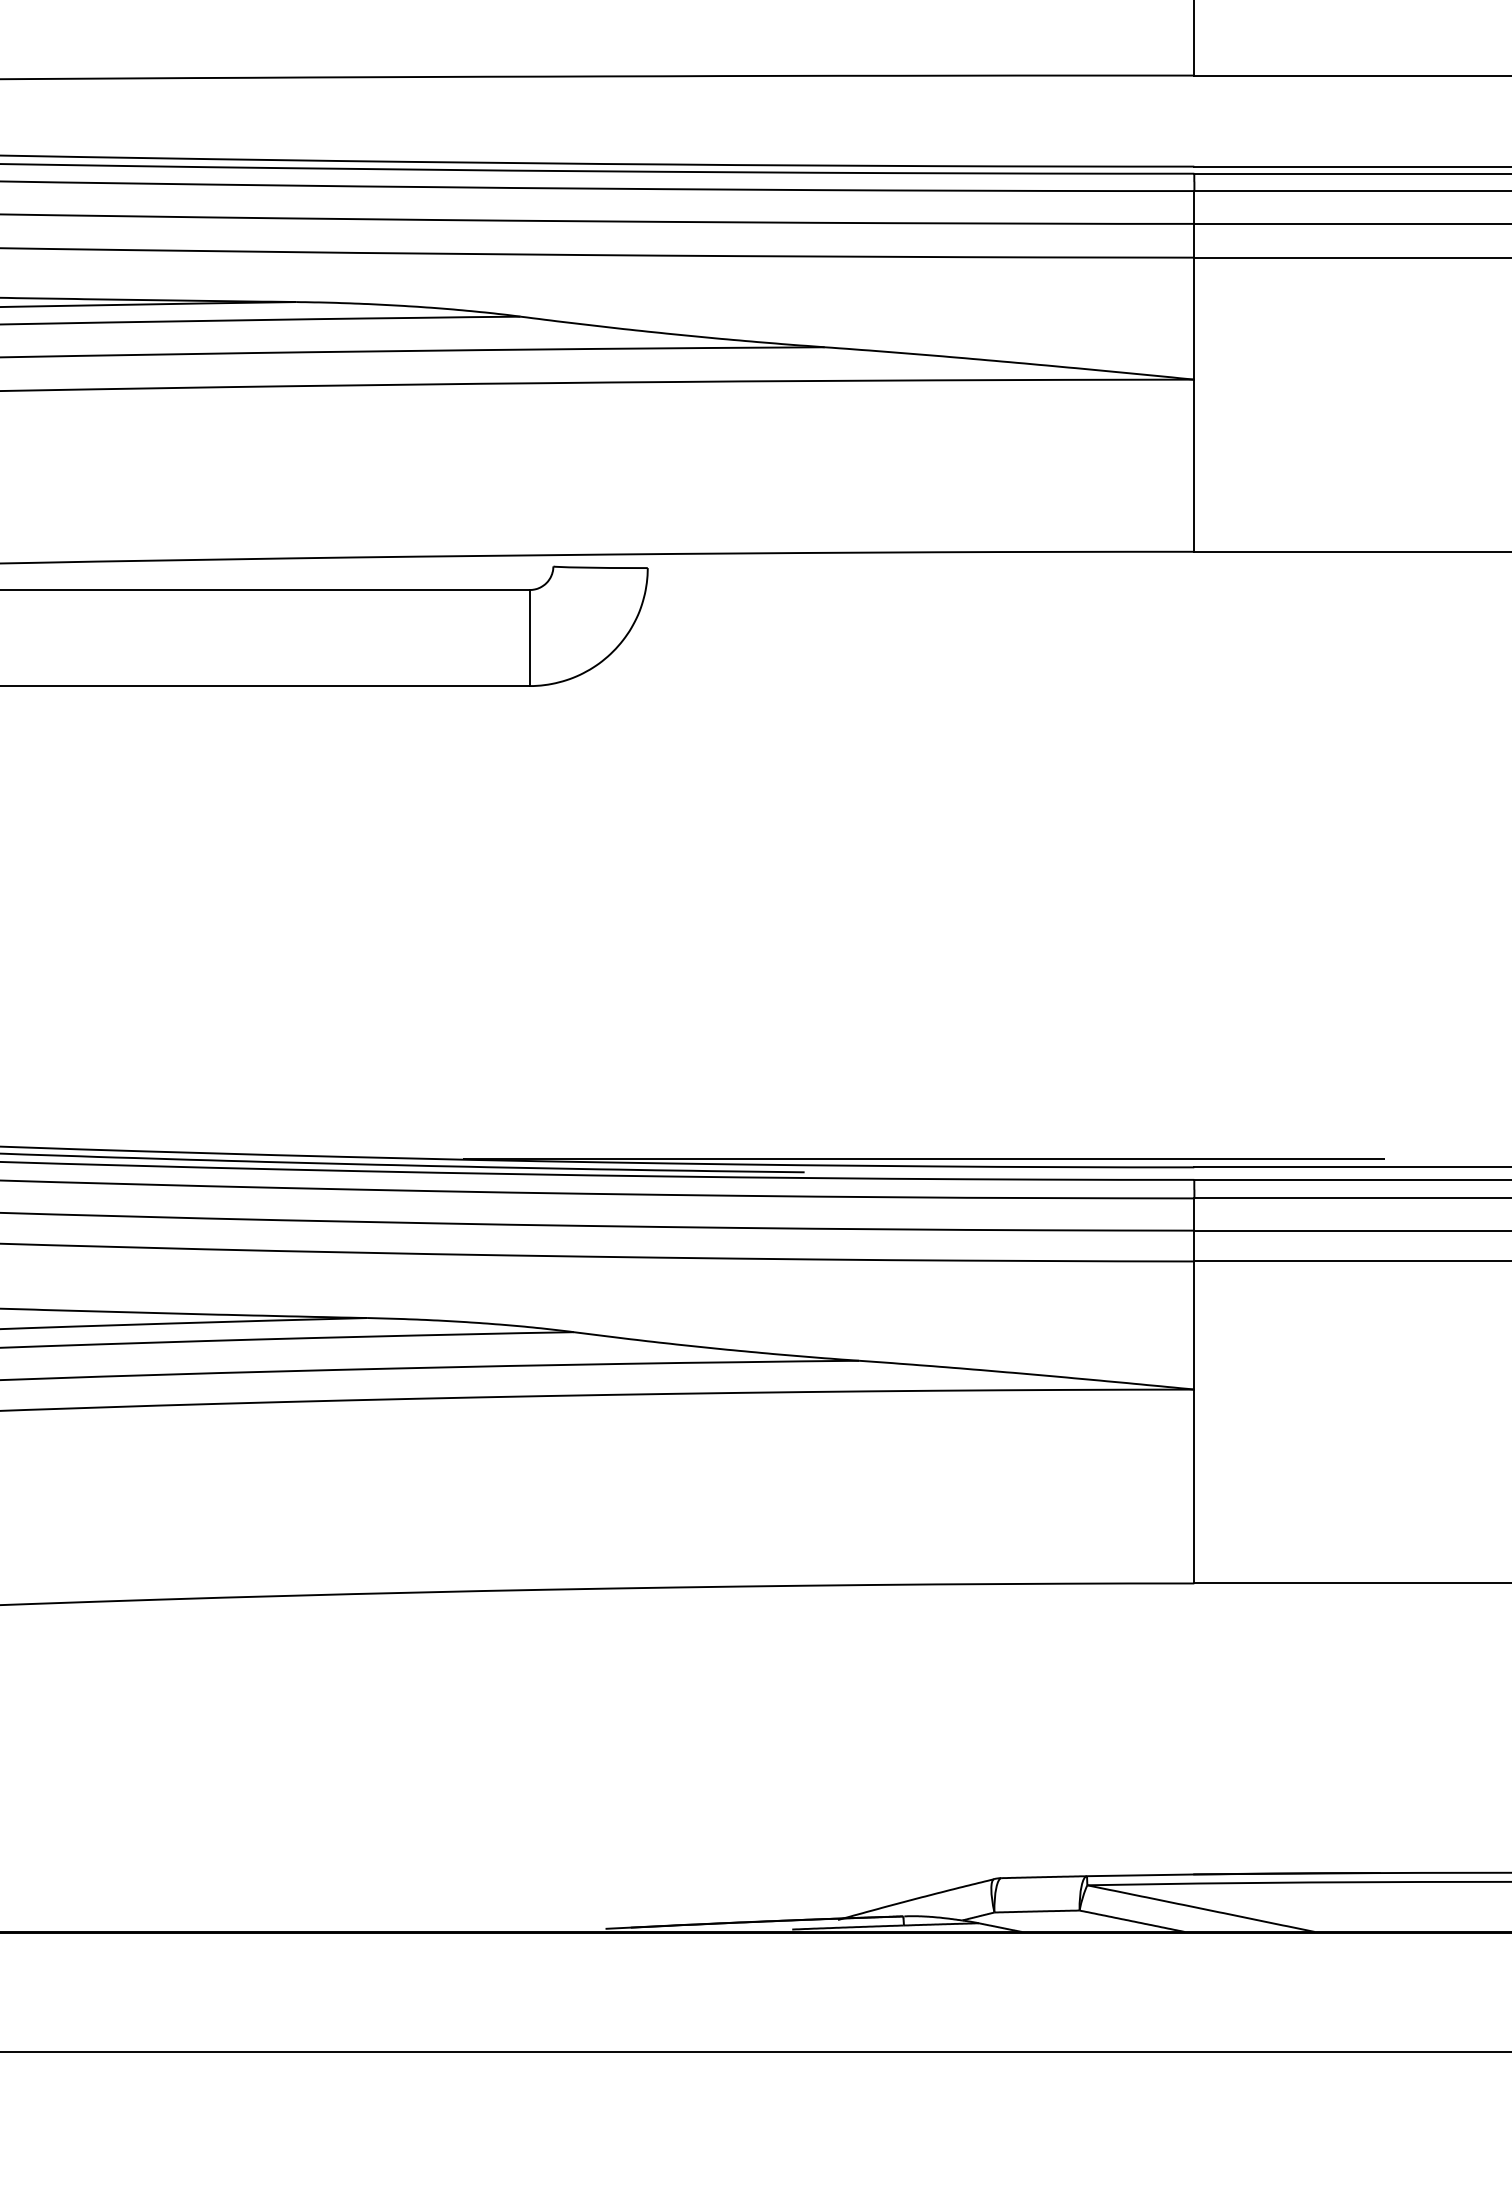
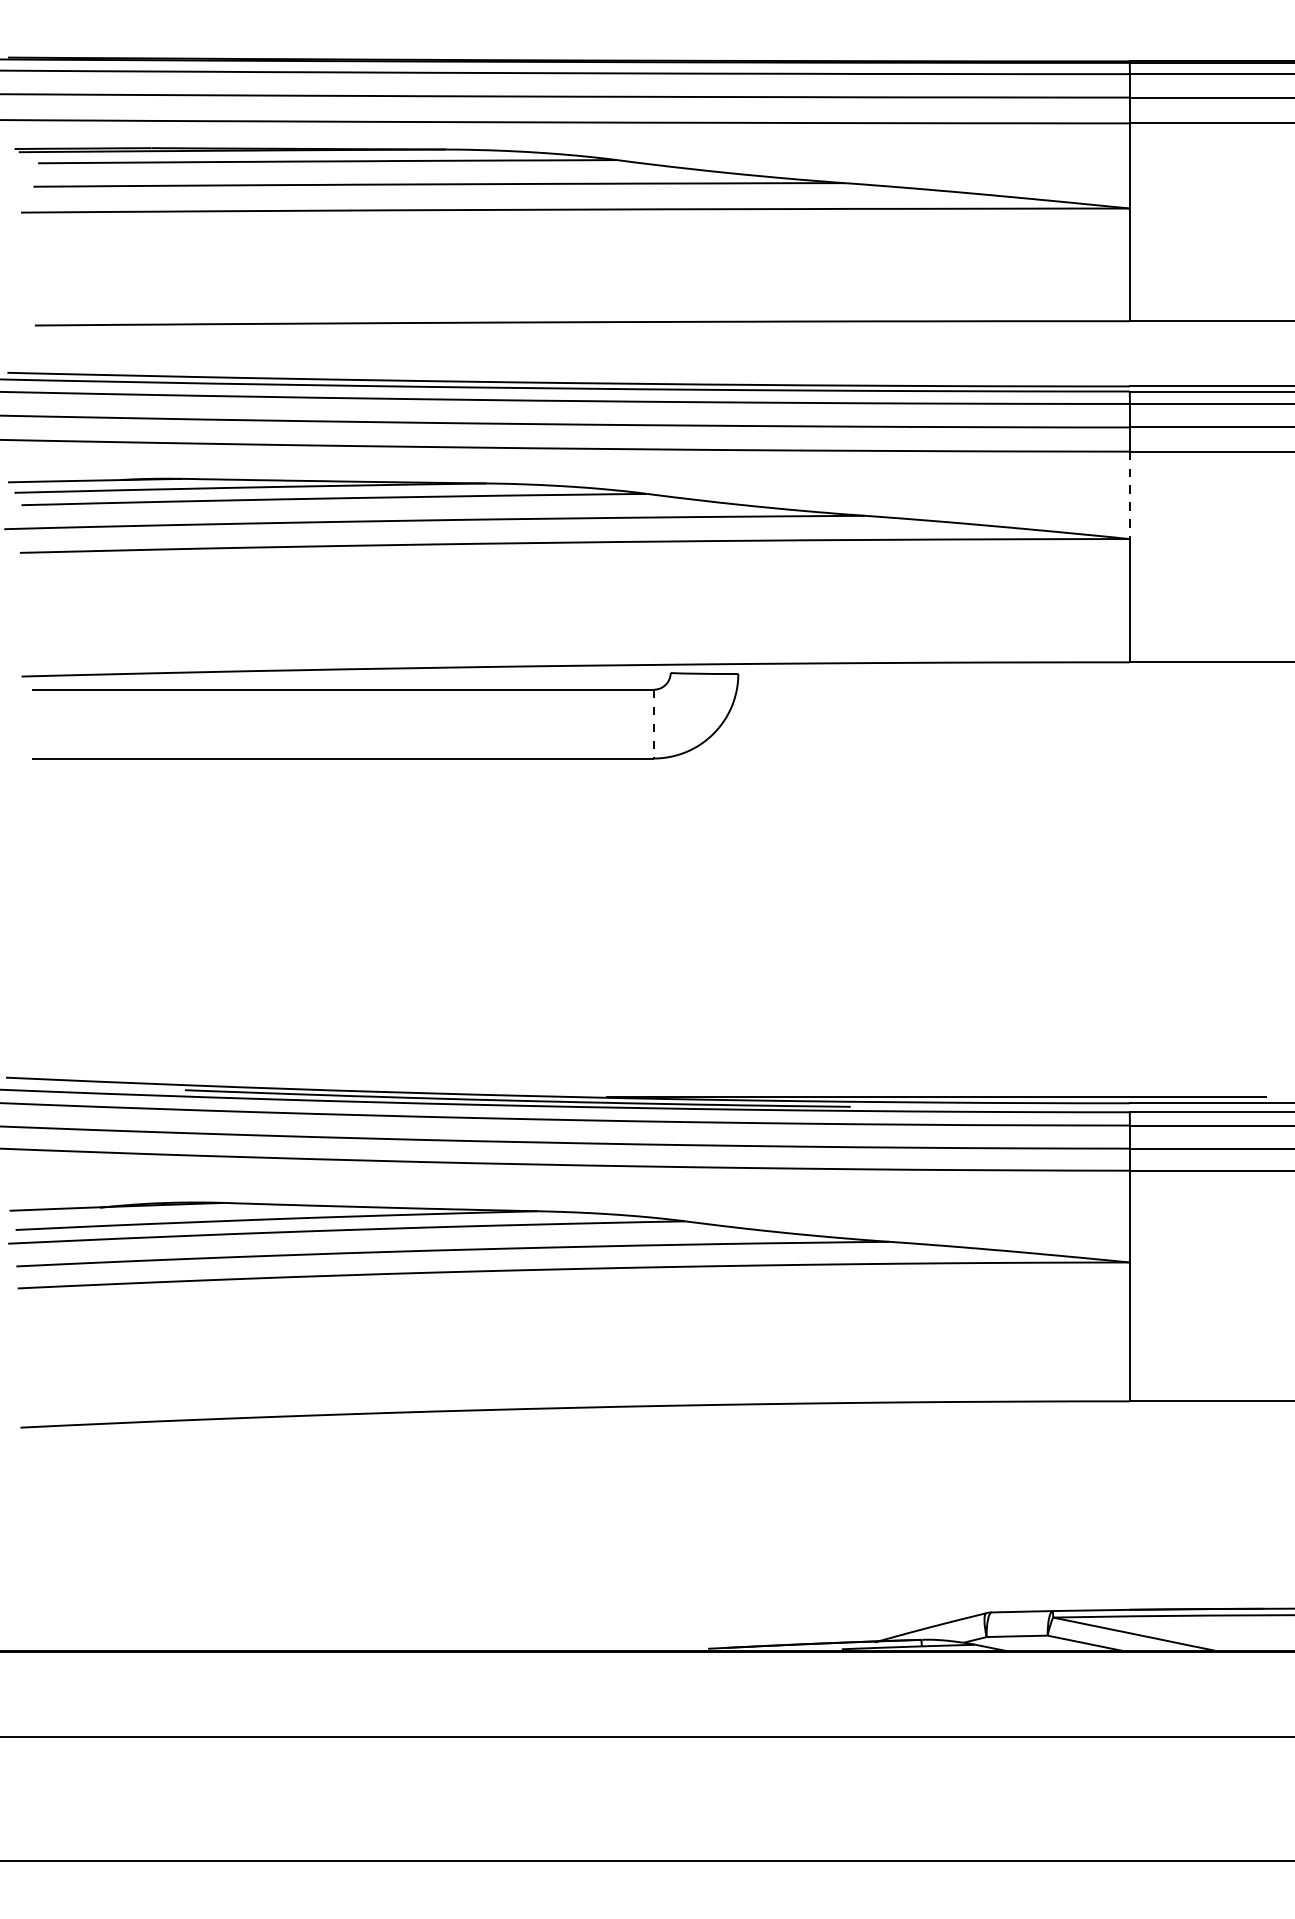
line: (1193, 318) -> (1129, 495), solid -> dashed
line: (529, 638) -> (653, 724), solid -> dashed

